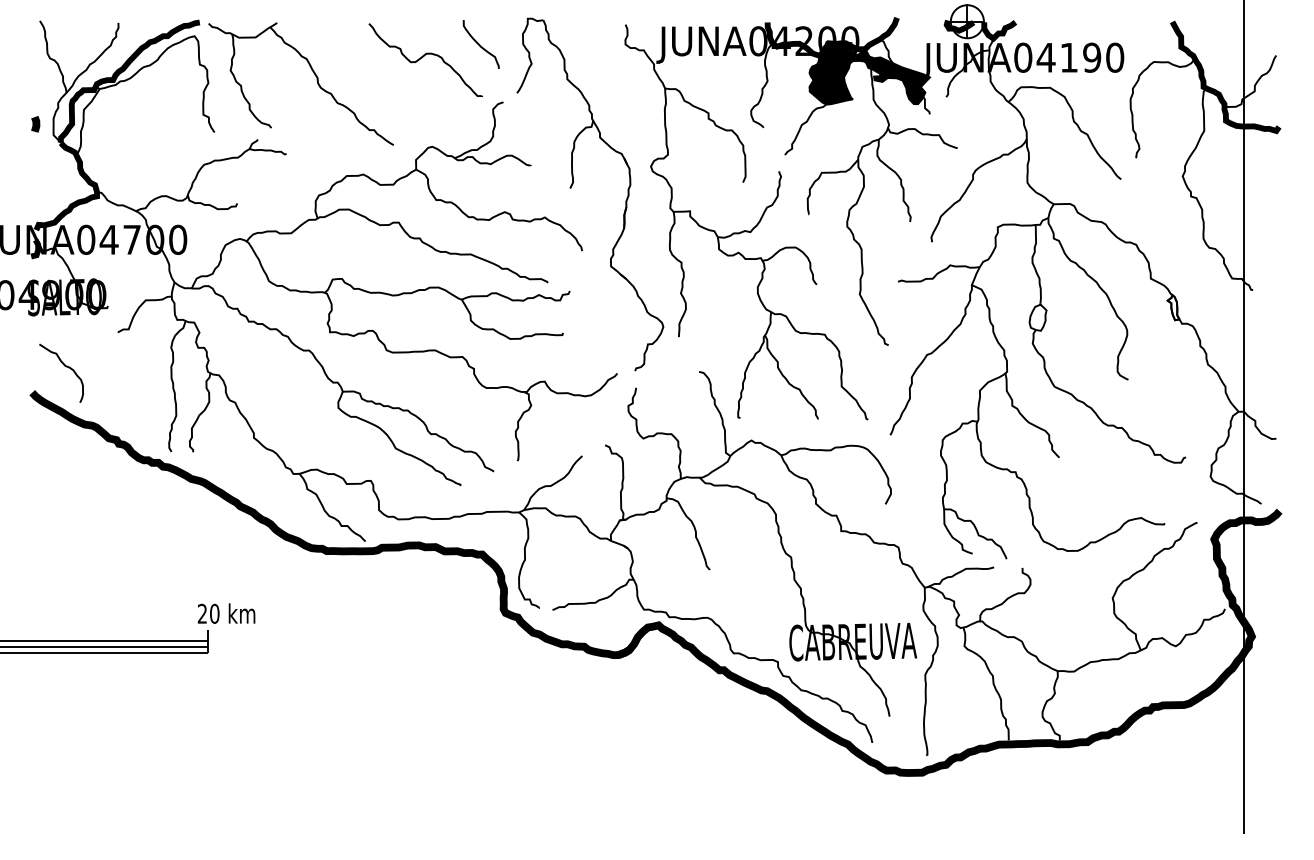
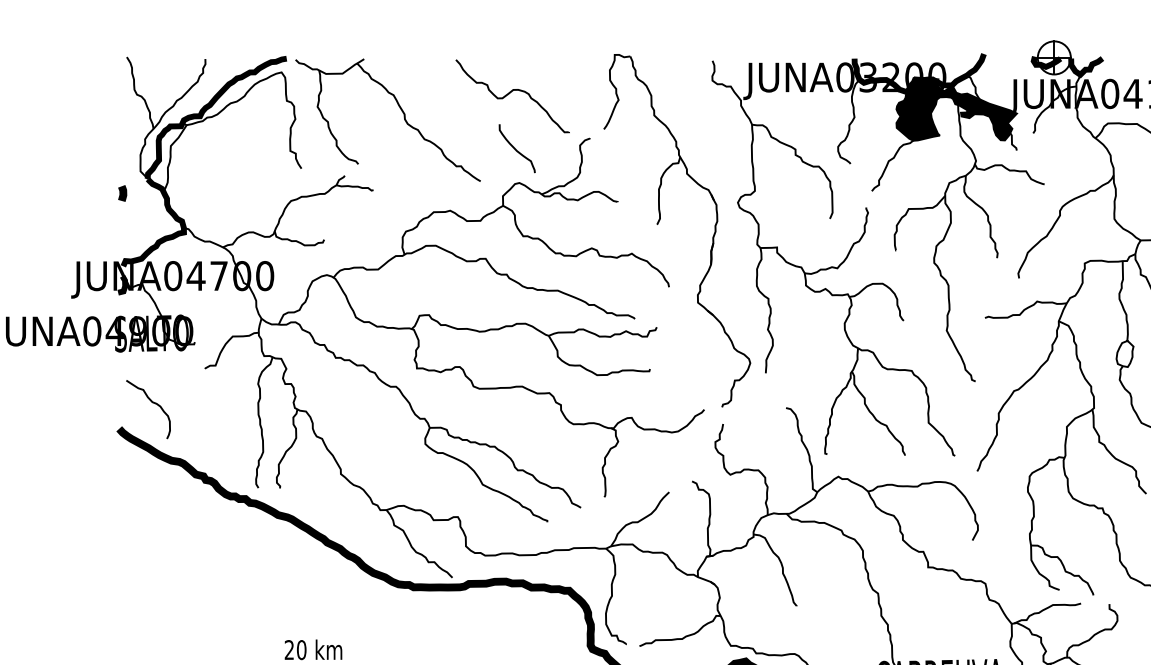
text: (780, 41) -> (867, 77), JUNA04200 -> JUNA03200
curve: (480, 44) -> (516, 148), moved
line: (35, 124) -> (122, 193), moved

